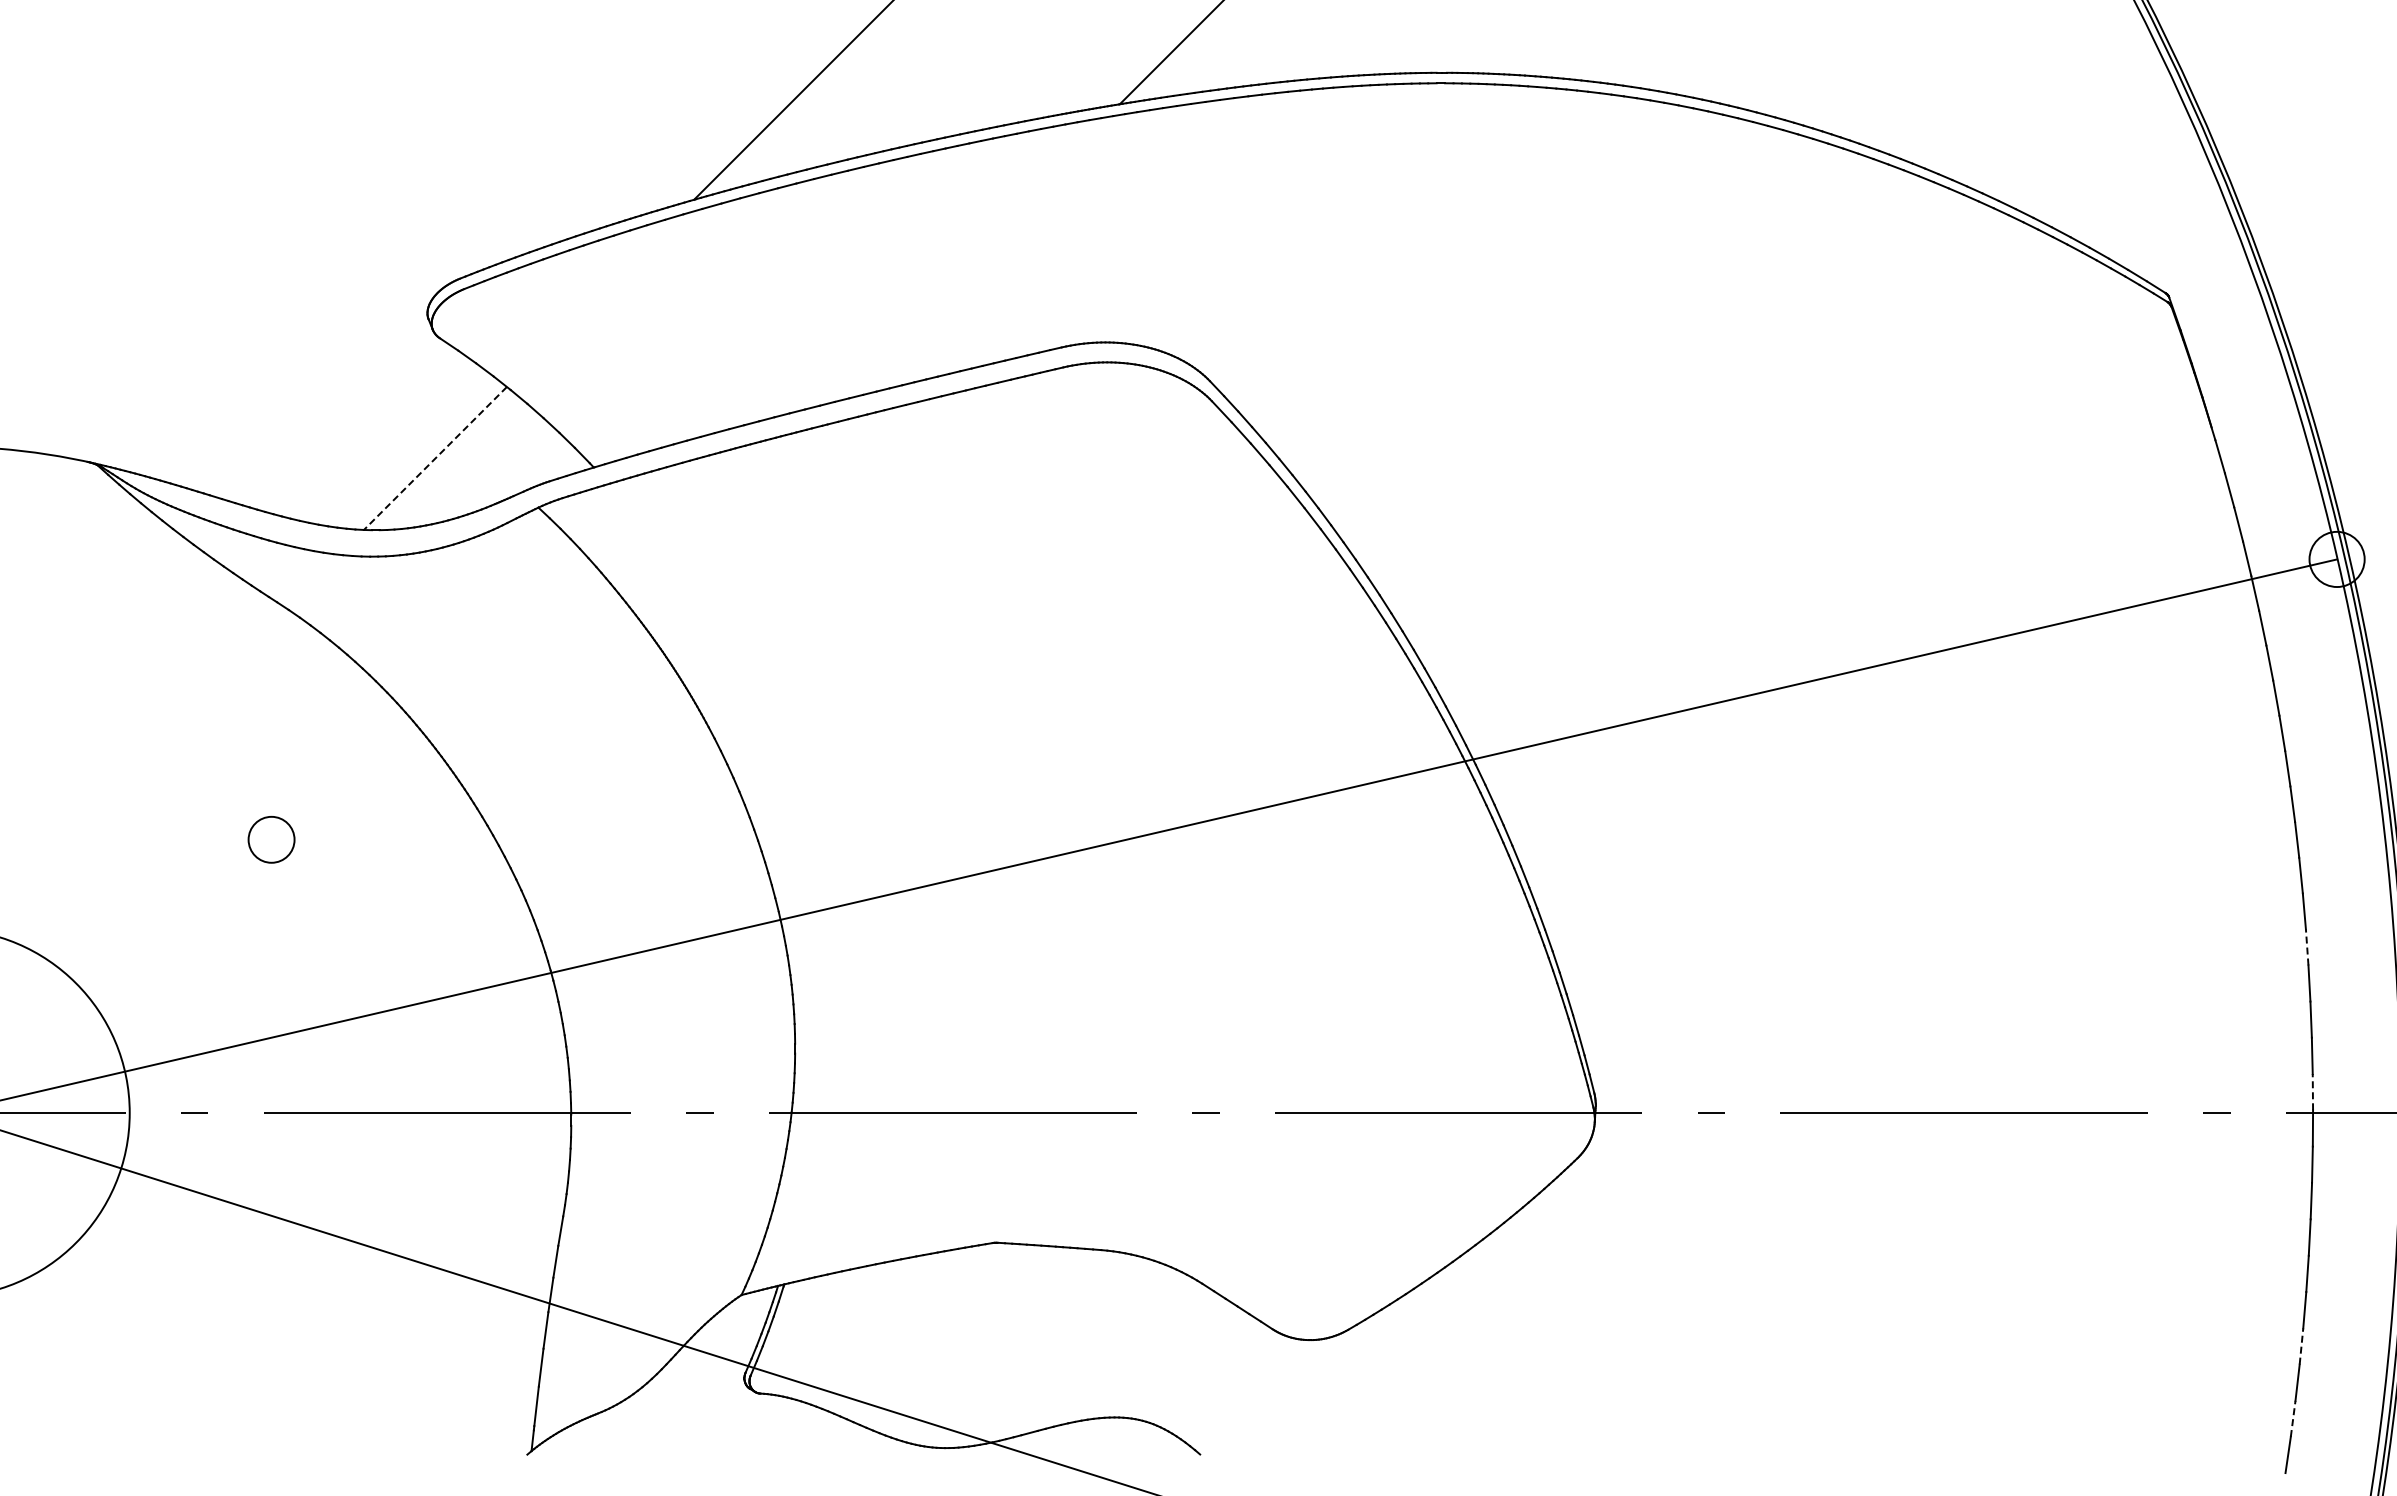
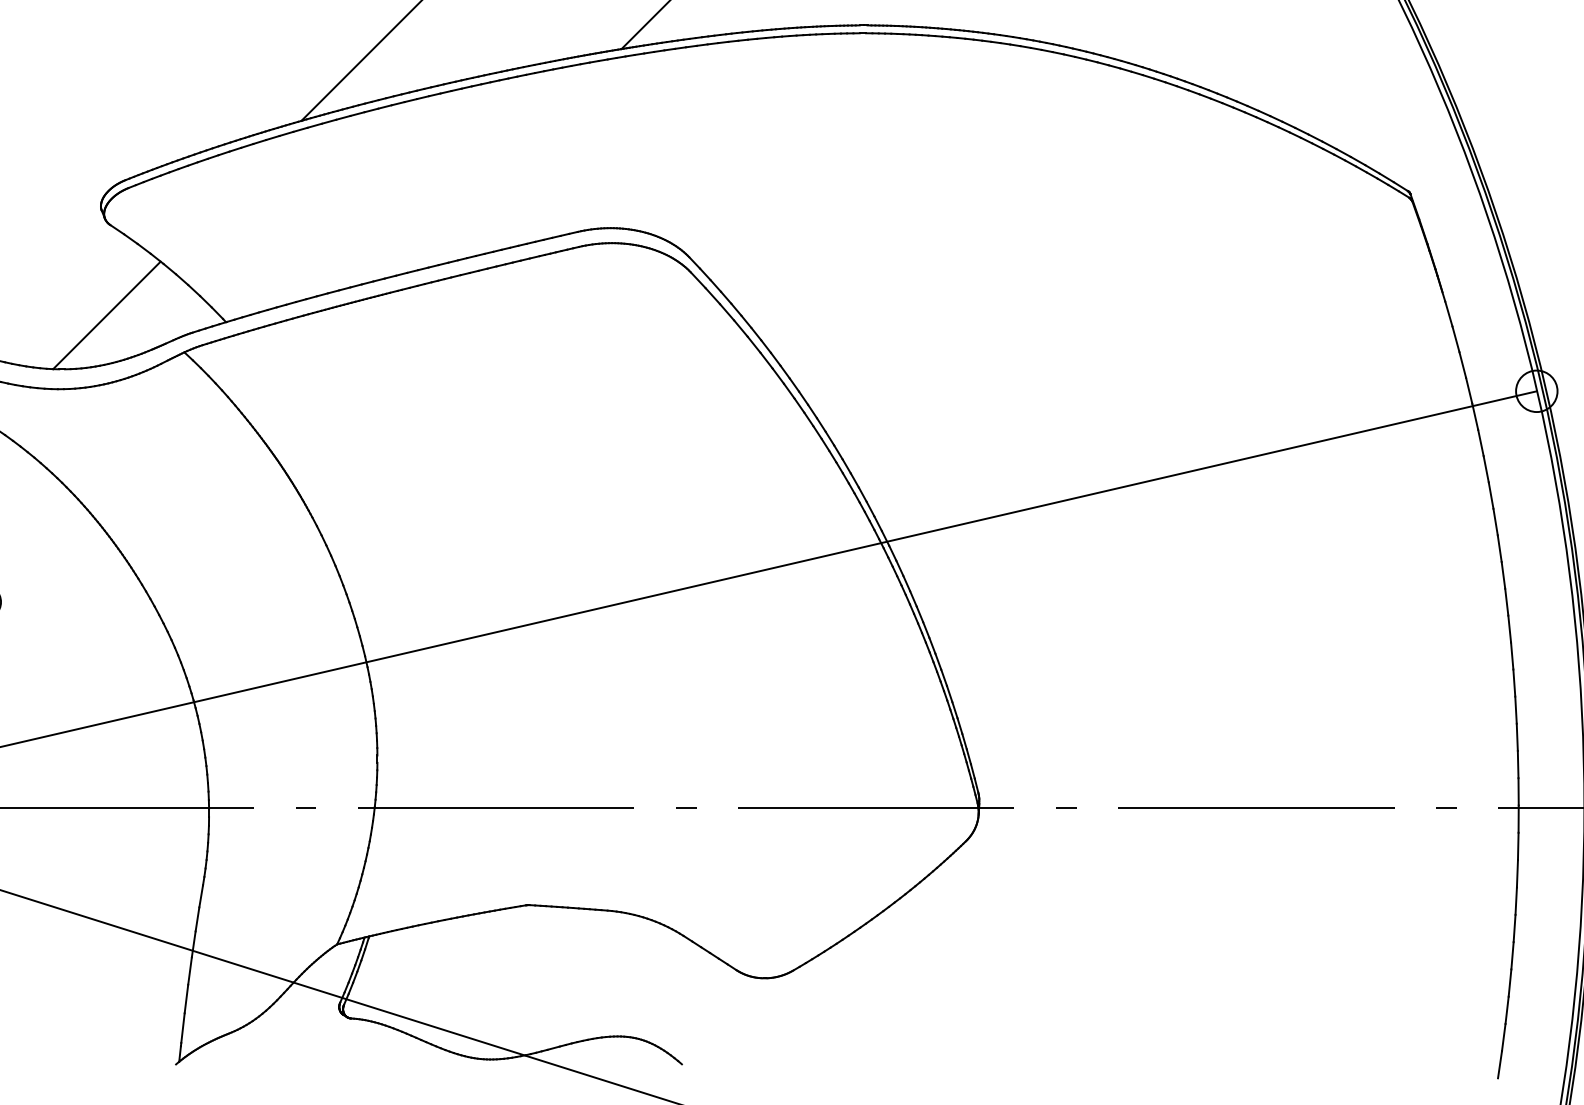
line: (435, 458) -> (106, 315), dashed -> solid
line: (2307, 946) -> (1514, 682), dashed -> solid
line: (2312, 1091) -> (1518, 791), dashed -> solid
line: (2301, 1345) -> (1510, 982), dashed -> solid
line: (2293, 1418) -> (1504, 1037), dashed -> solid

